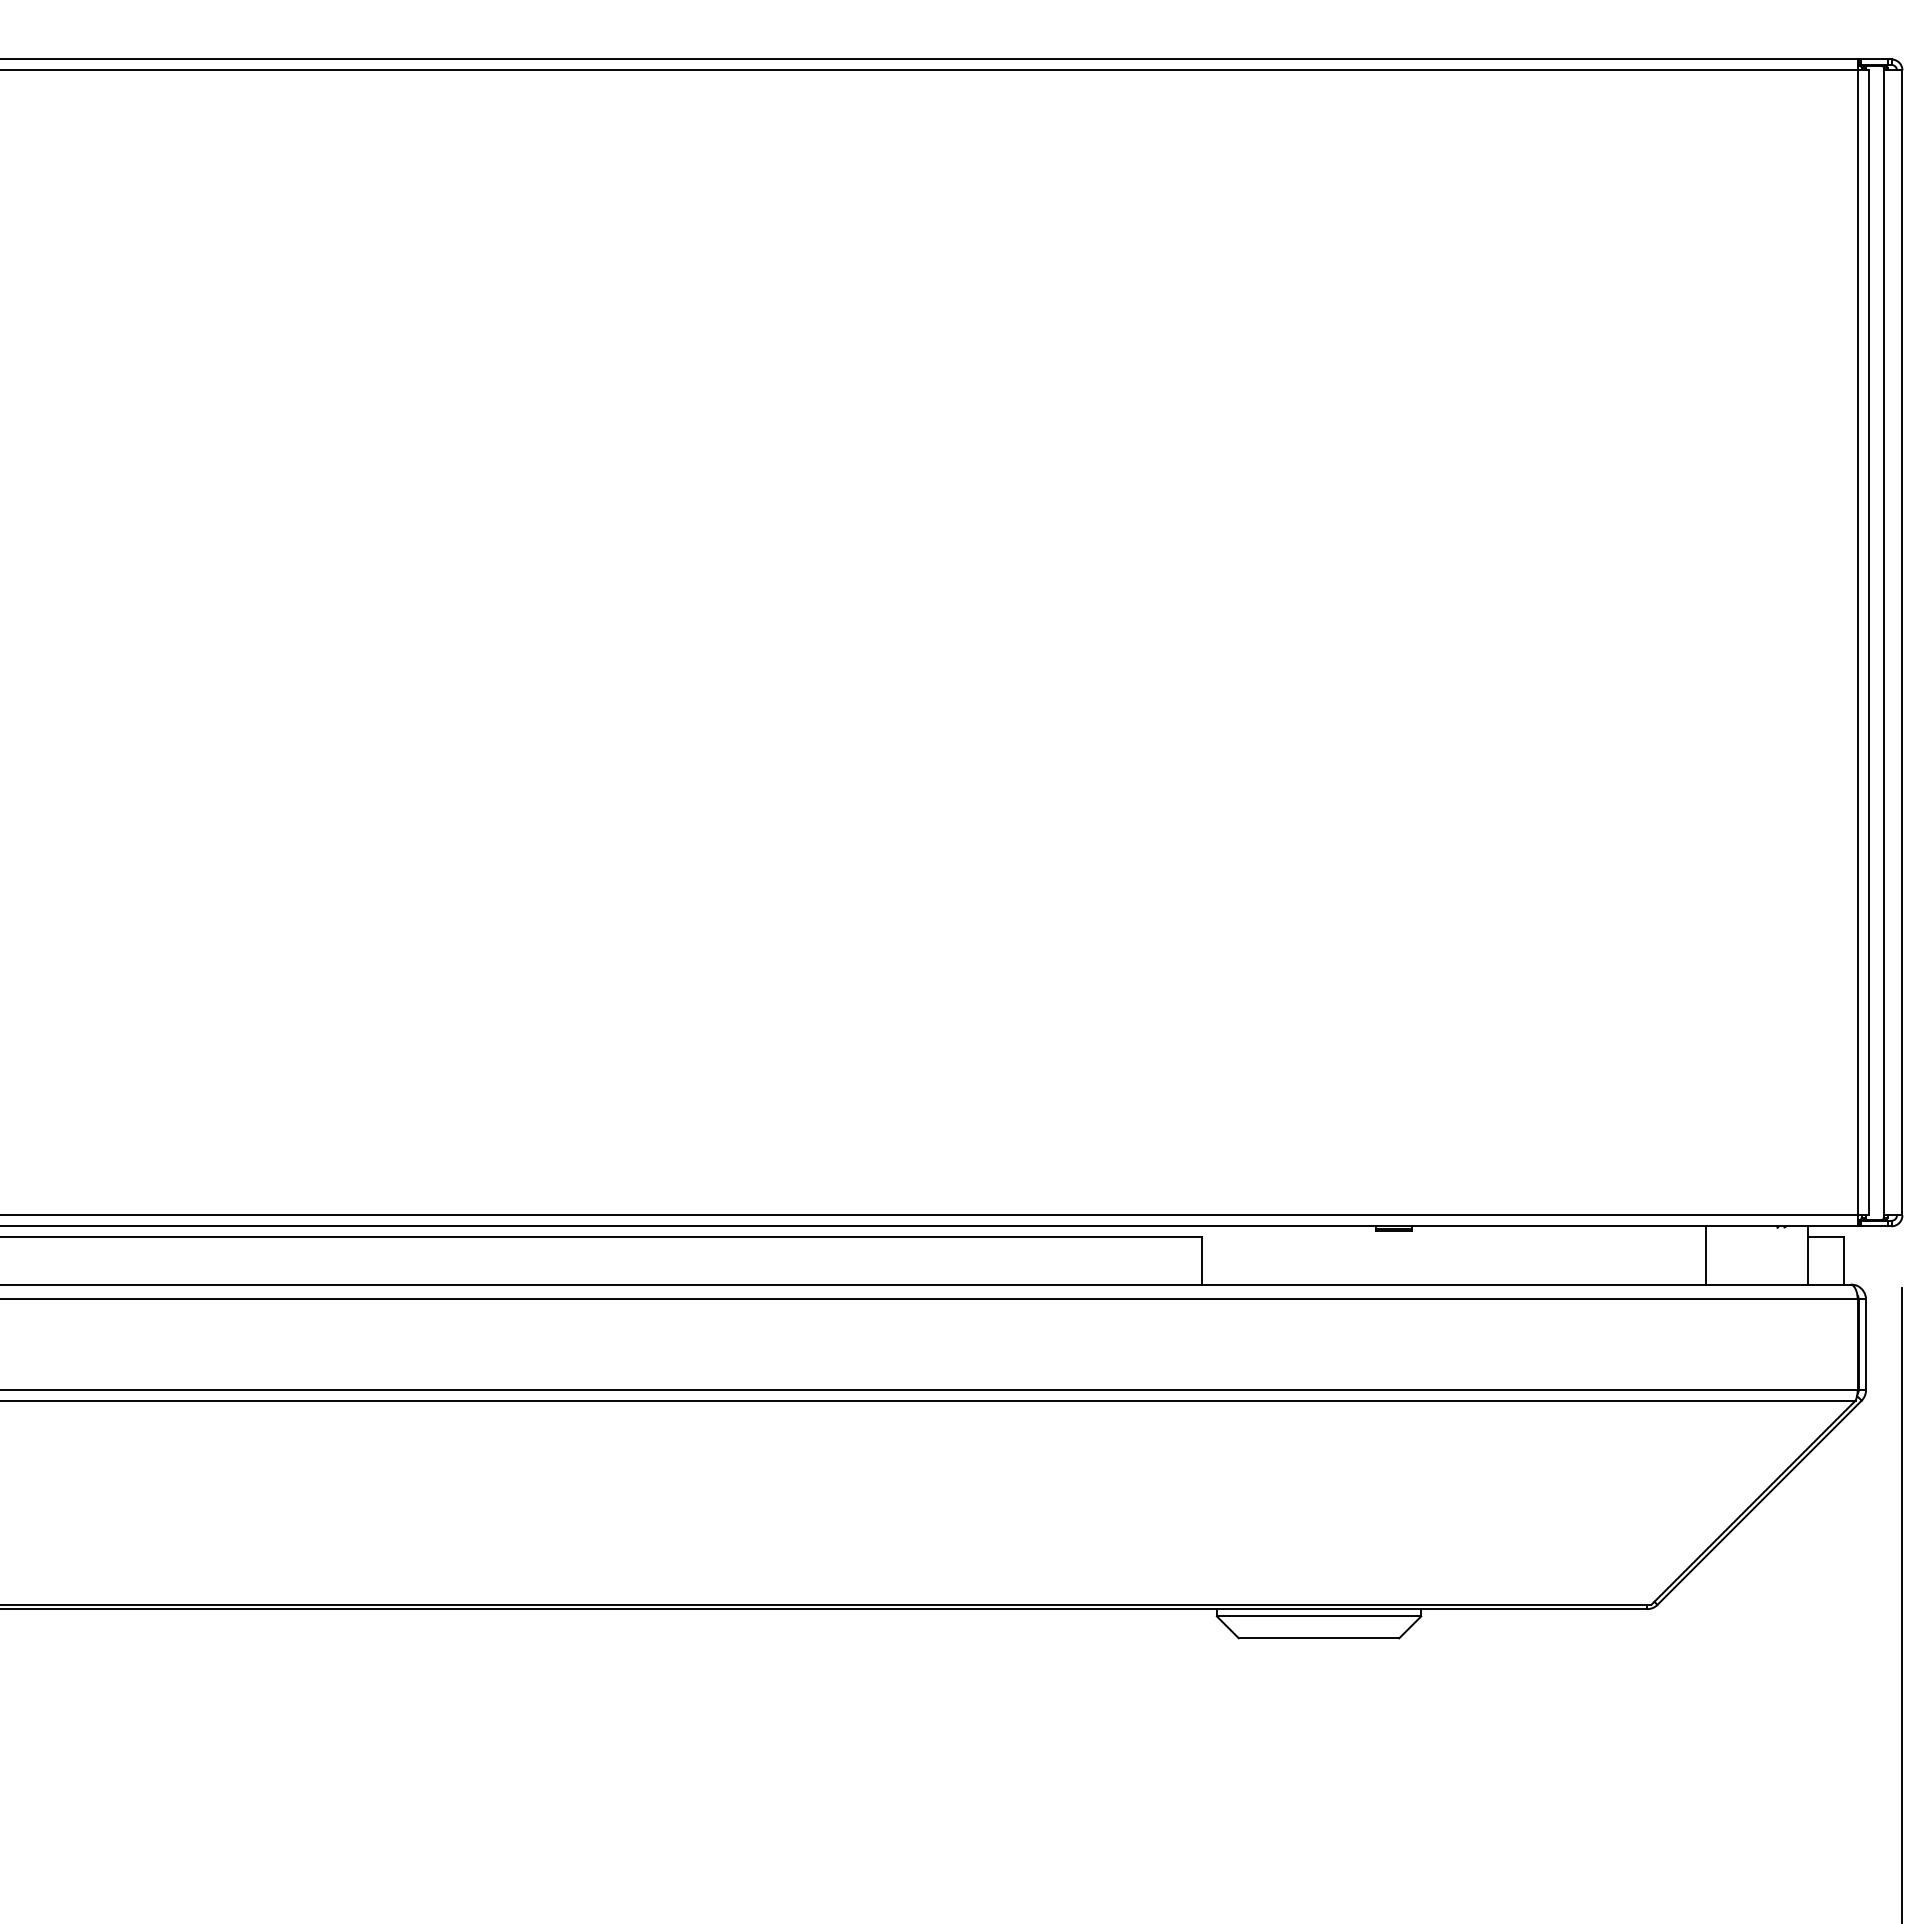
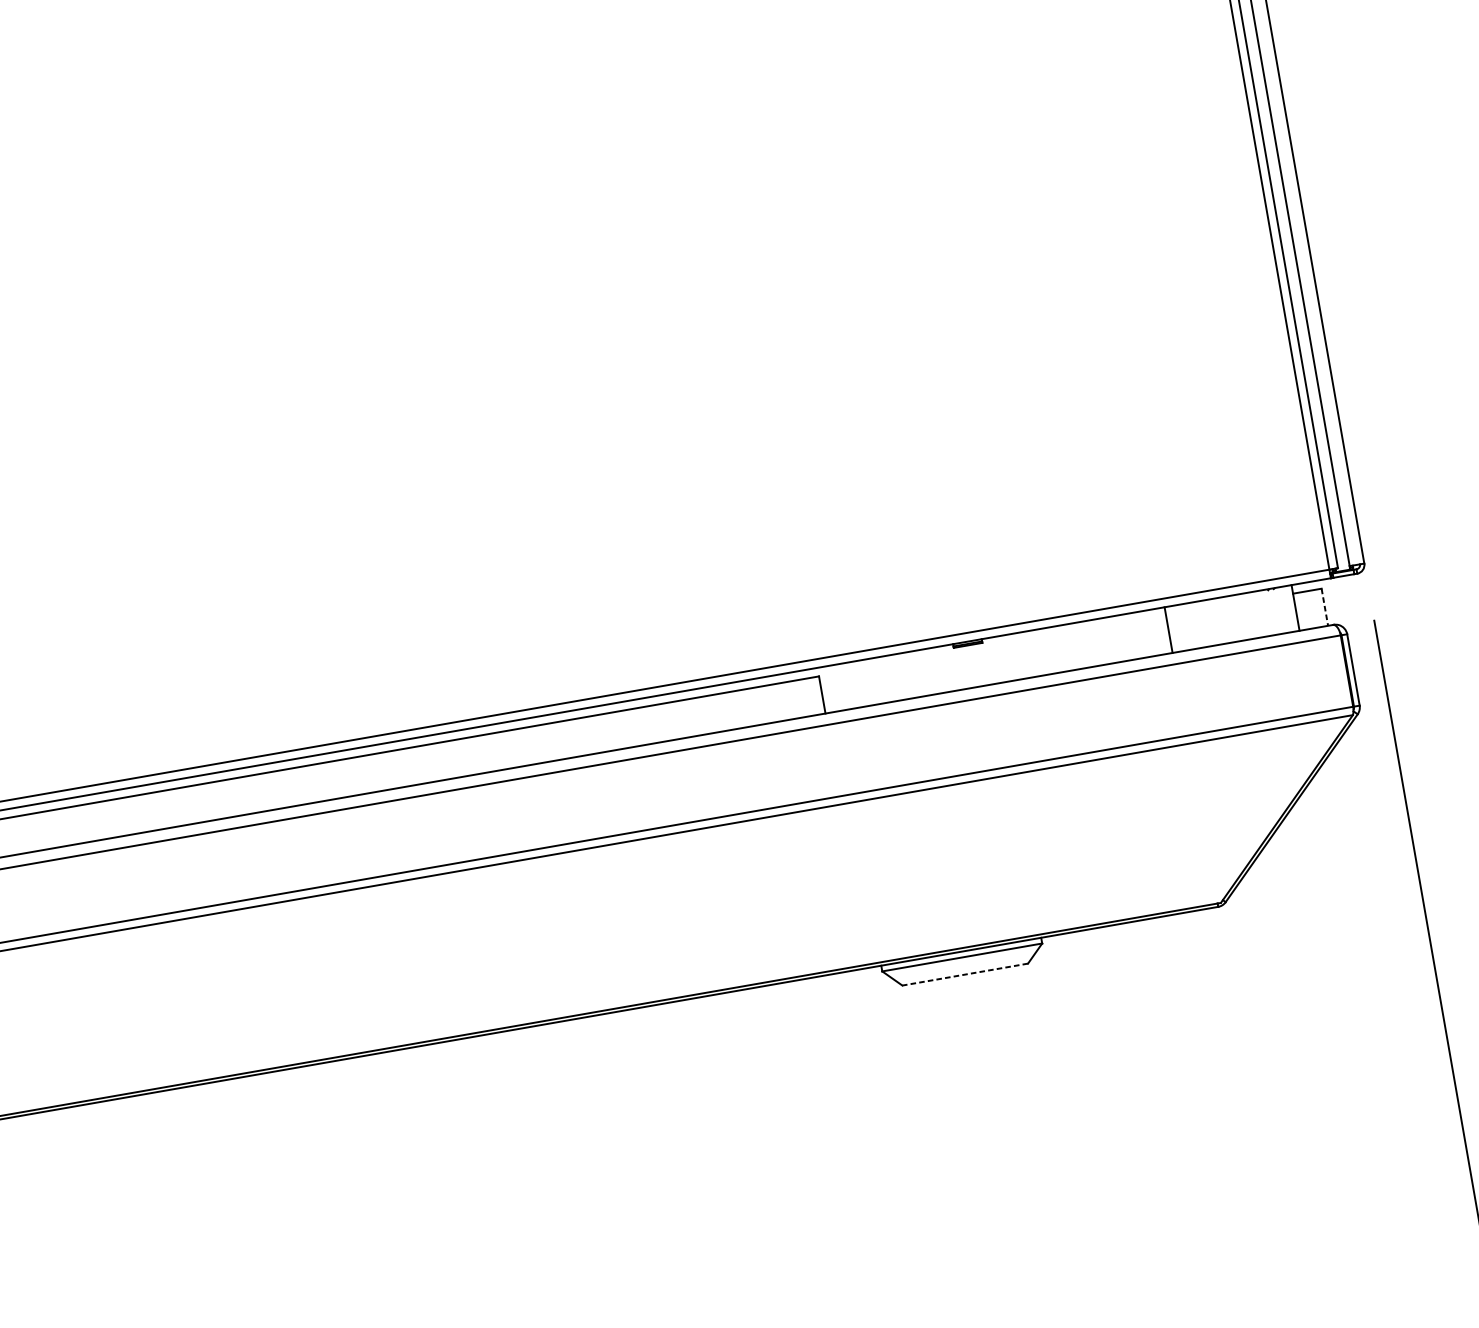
line: (1705, 1255) -> (1168, 630), moved
line: (1844, 1260) -> (1325, 606), solid -> dashed
line: (1318, 1638) -> (964, 974), solid -> dashed

